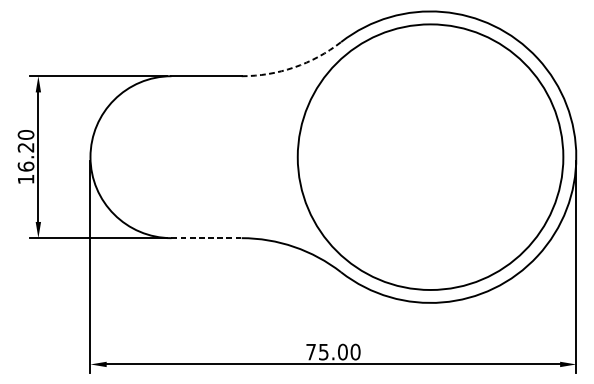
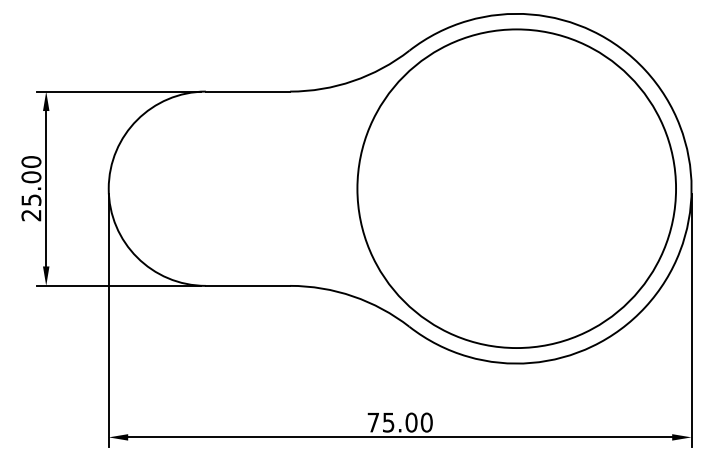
arc: (294, 67) -> (353, 81), dashed -> solid
text: (26, 163) -> (31, 196), 16.20 -> 25.00
line: (206, 237) -> (248, 285), dashed -> solid

